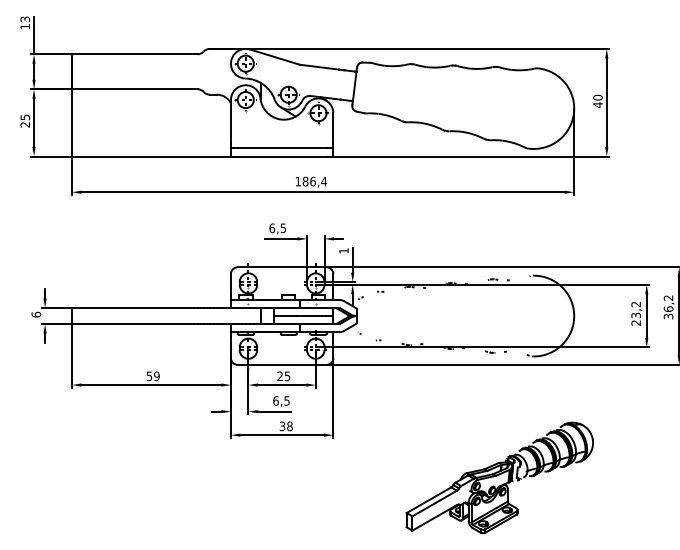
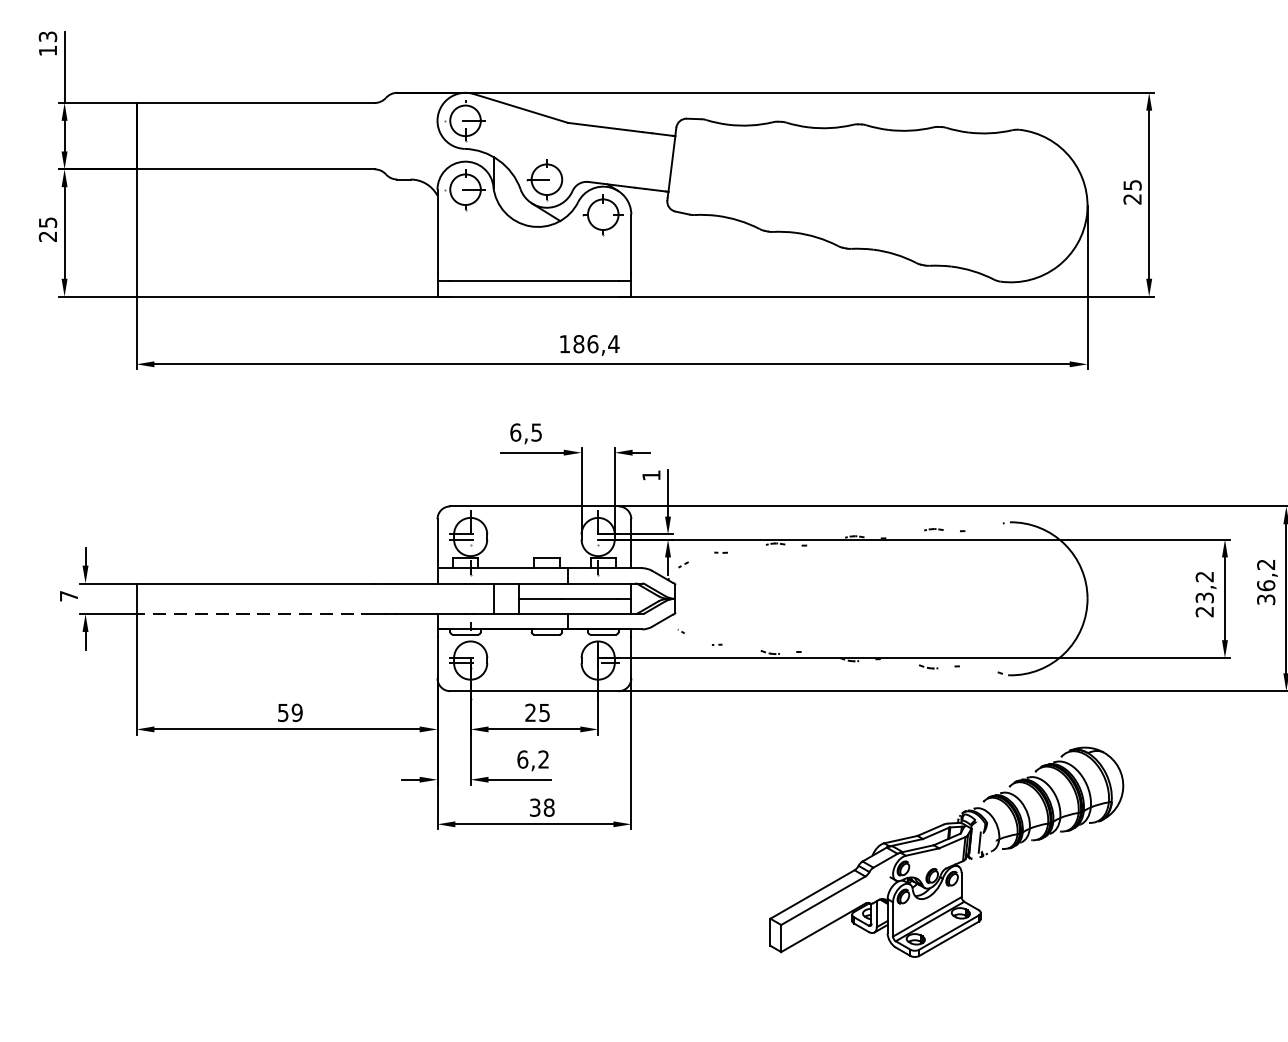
text: (597, 101) -> (1131, 192), 40 -> 25
text: (36, 314) -> (69, 595), 6 -> 7
line: (134, 324) -> (254, 614), solid -> dashed
text: (286, 400) -> (542, 758), 6,5 -> 6,2
part: (499, 477) -> (946, 851), moved

